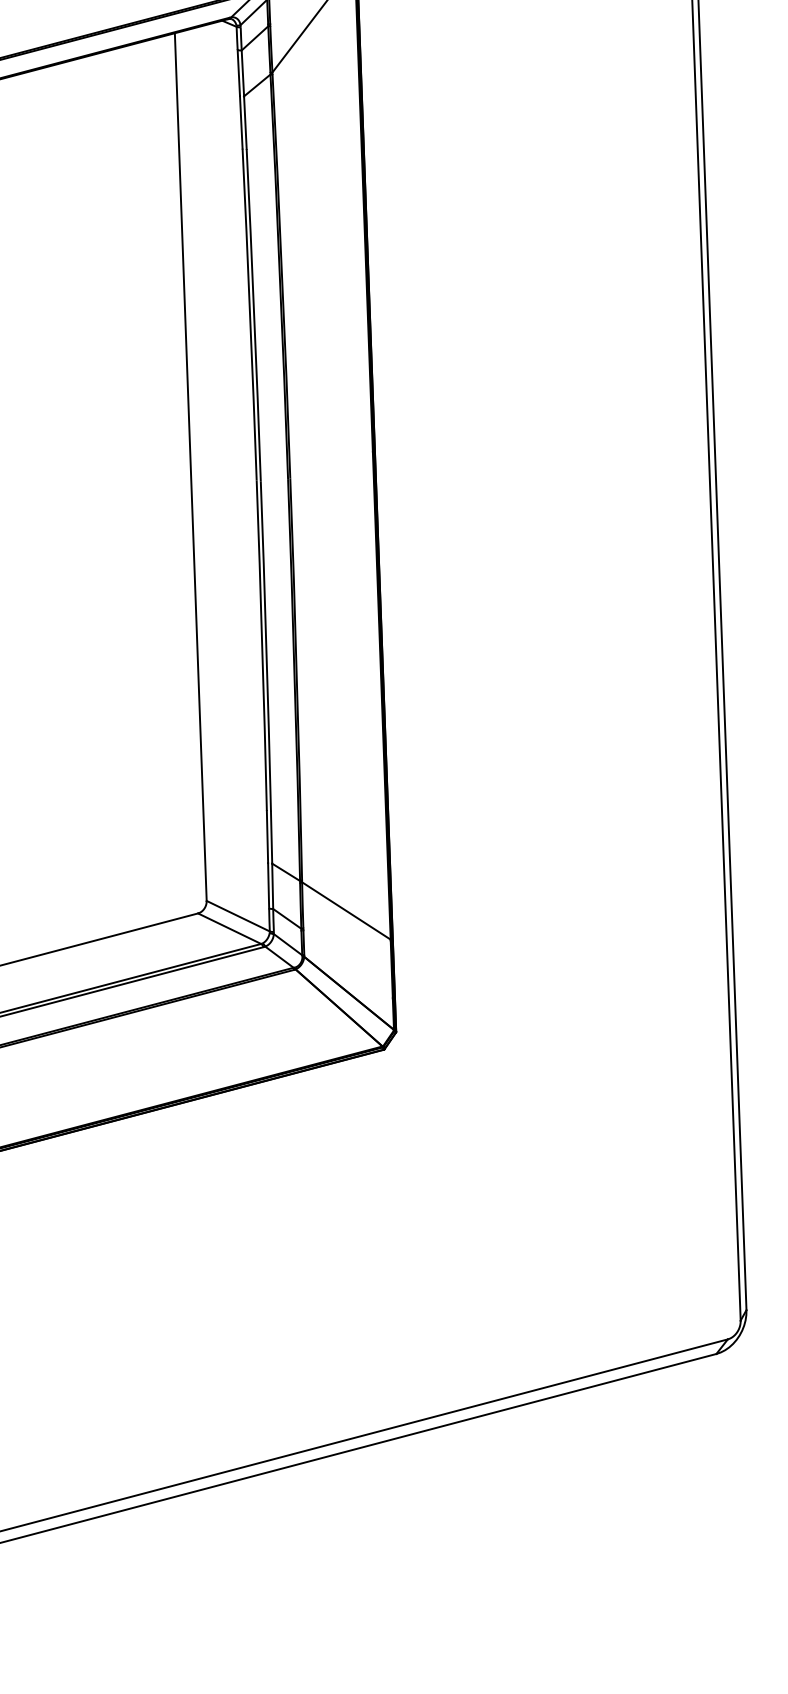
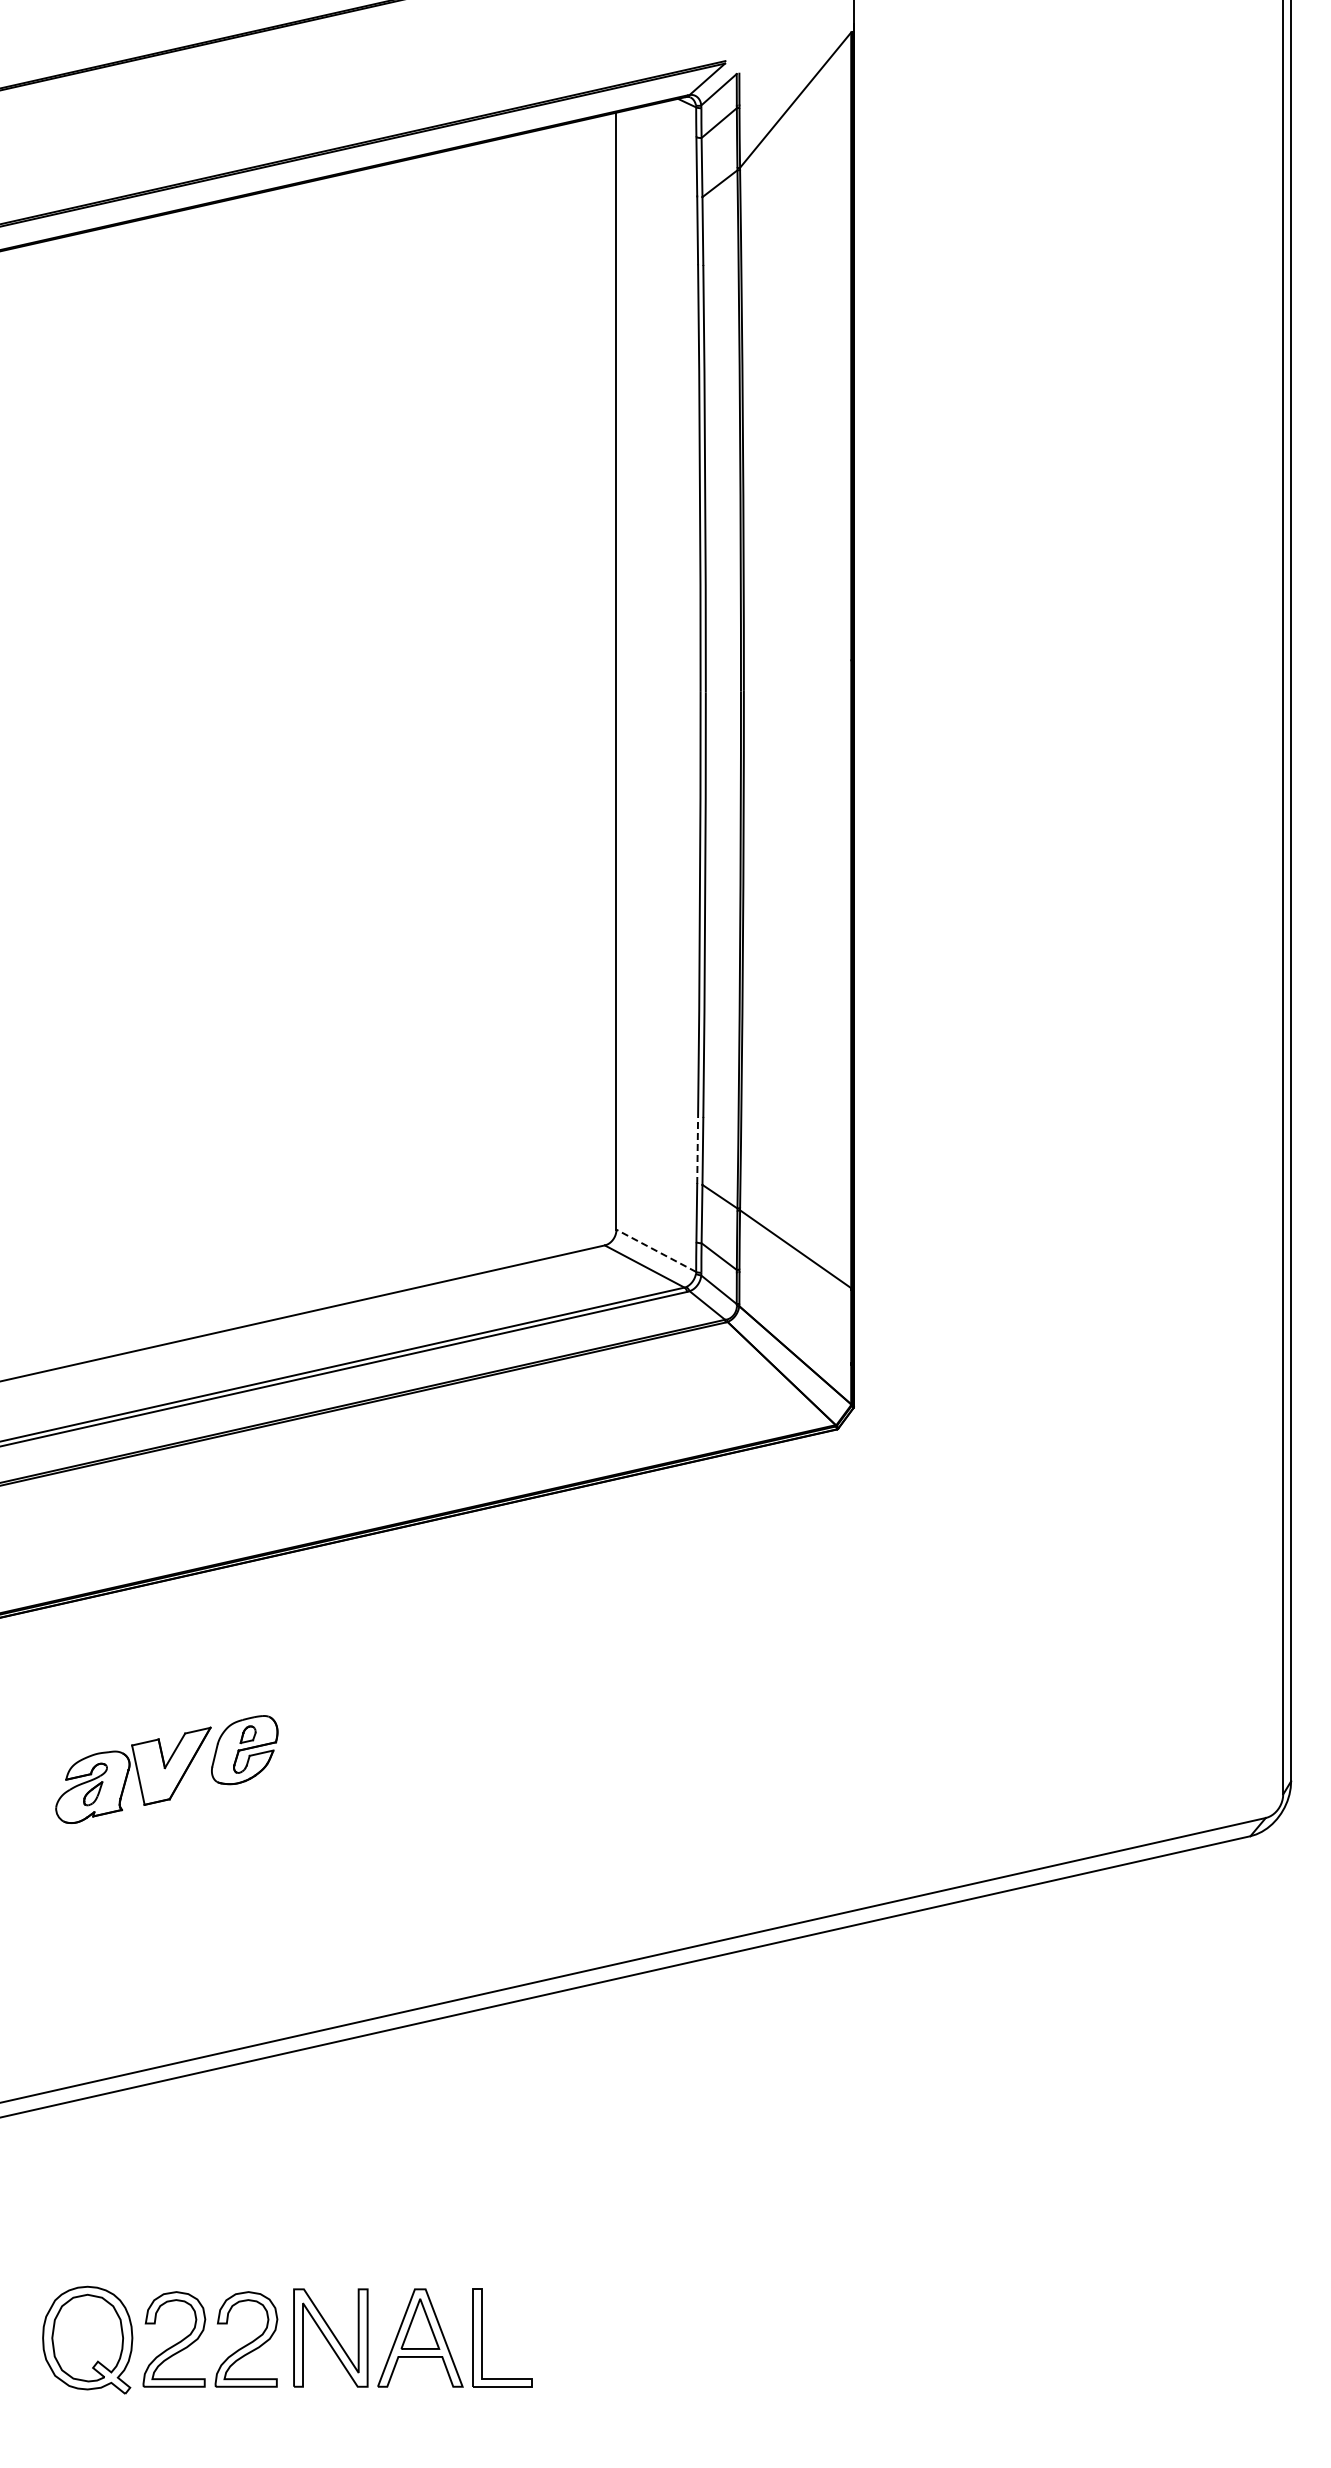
line: (267, 837) -> (697, 1150), solid -> dashed
line: (237, 915) -> (655, 1250), solid -> dashed

